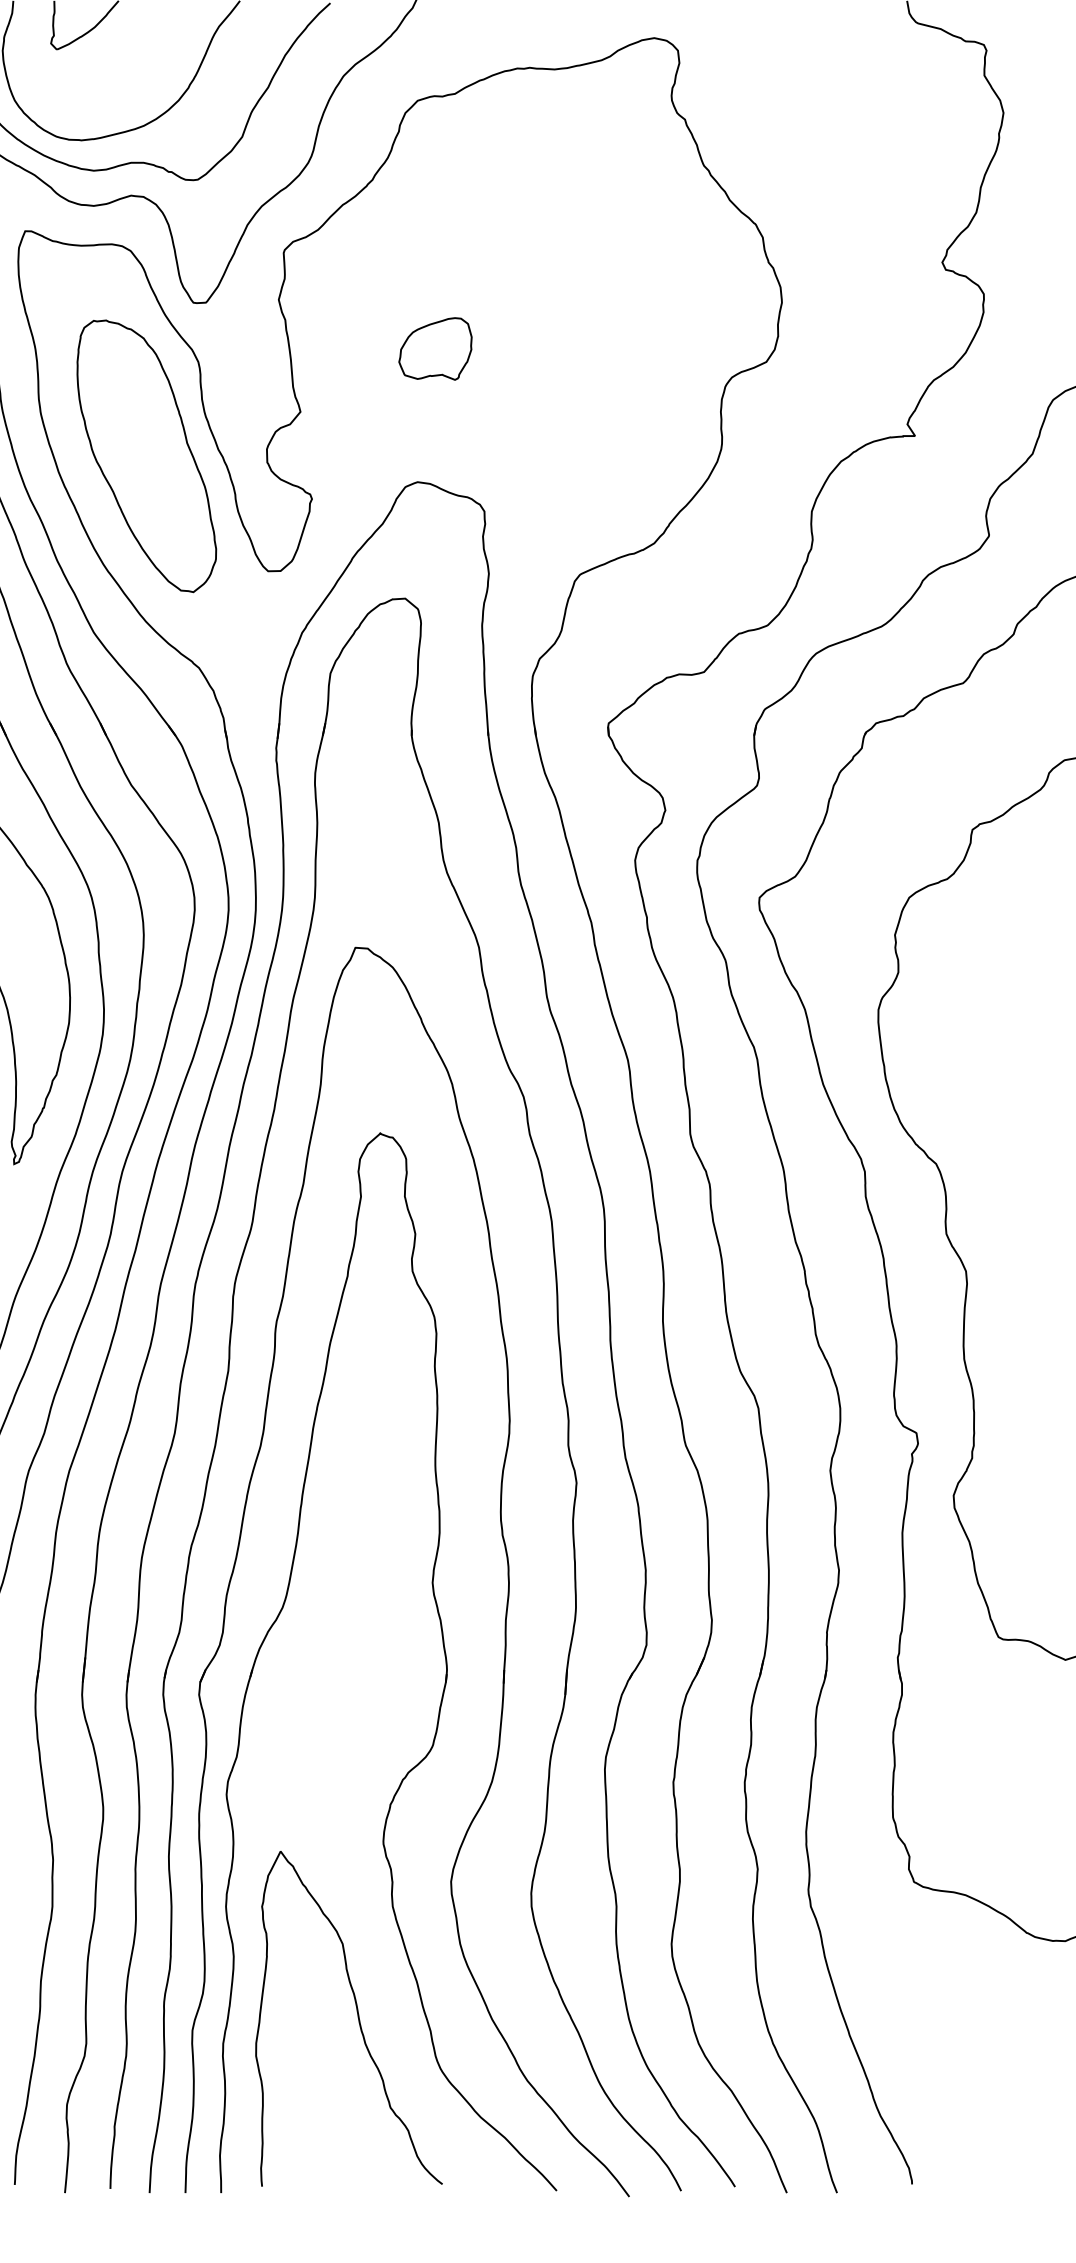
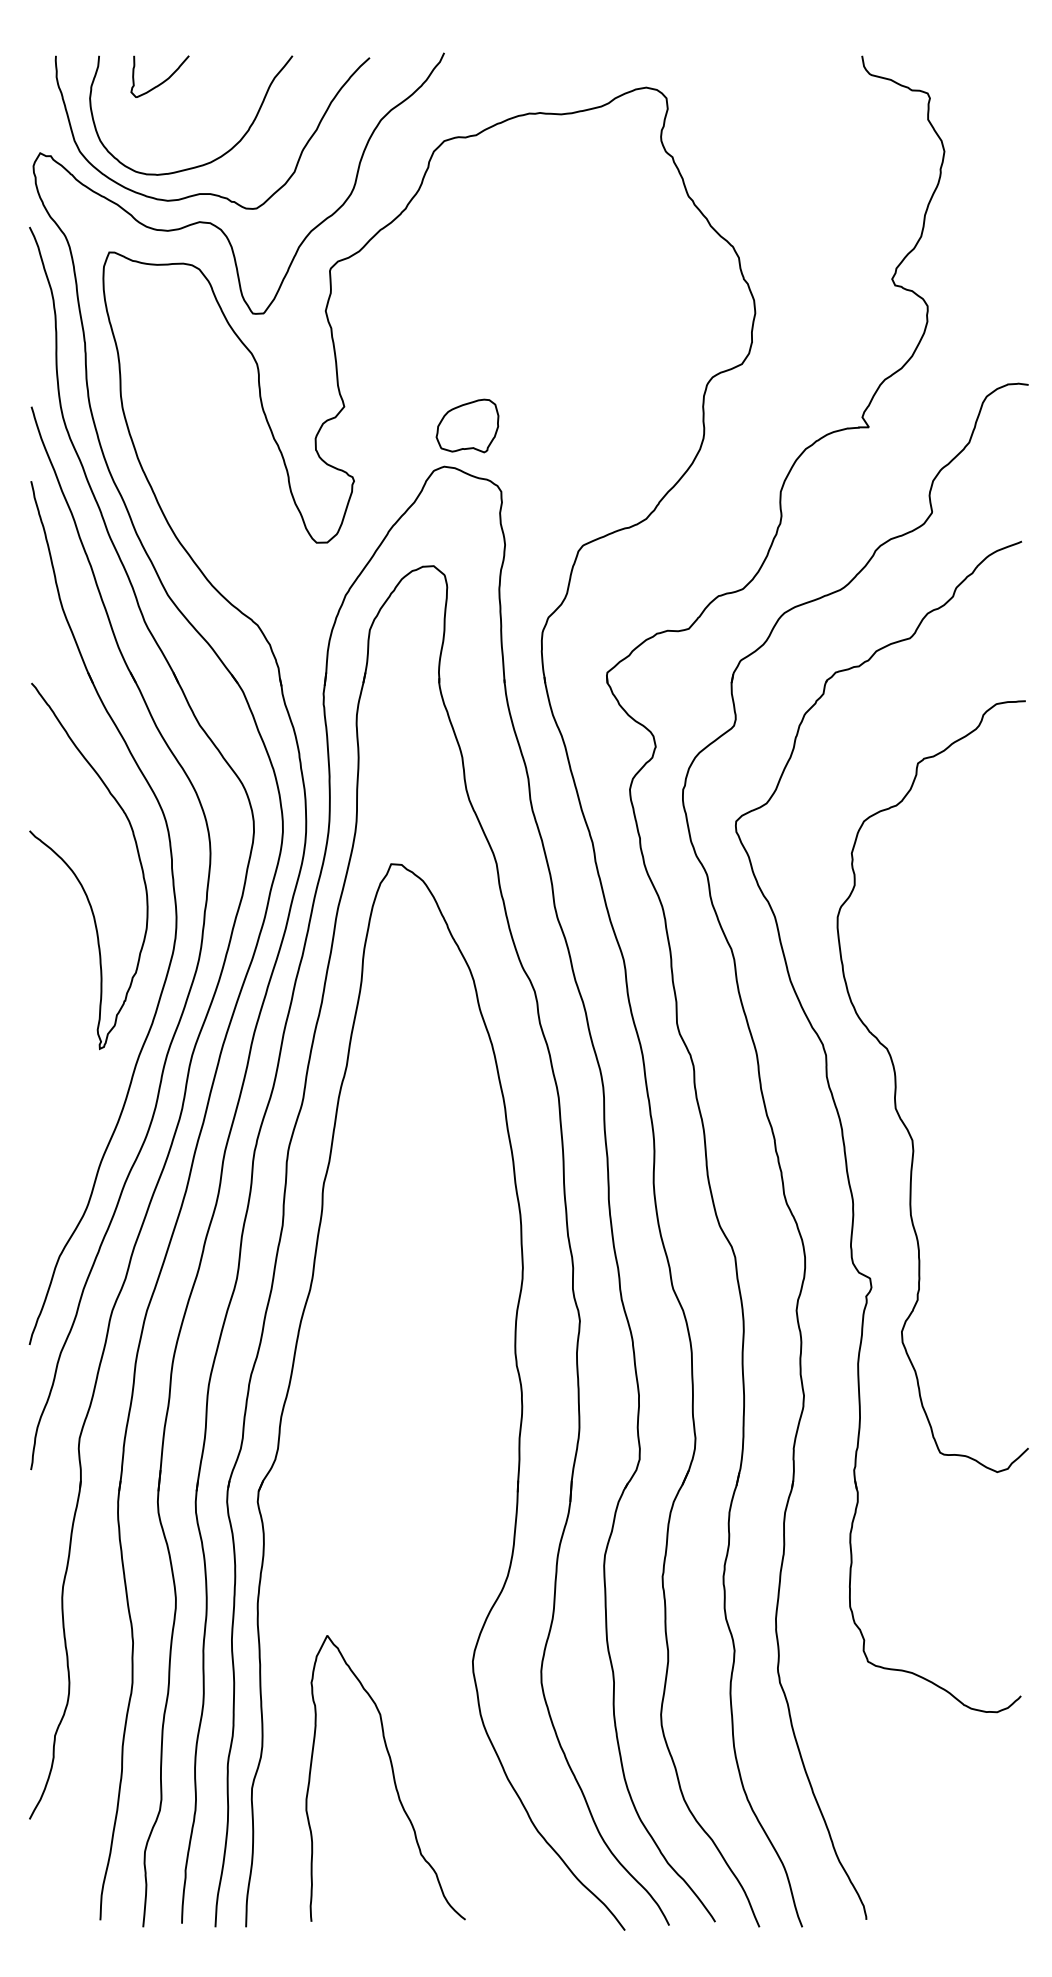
part: (435, 348) -> (467, 425), moved
part: (147, 456) -> (213, 444), removed
part: (443, 1653) -> (466, 1466), removed

